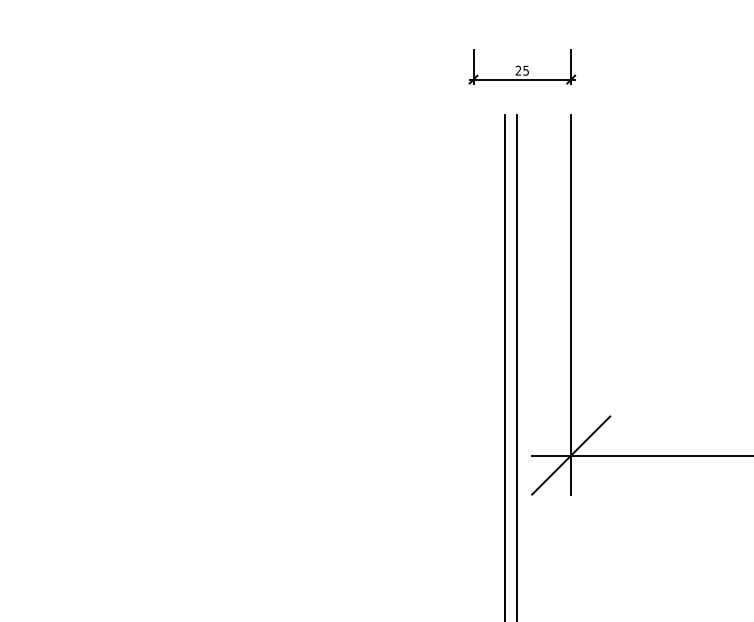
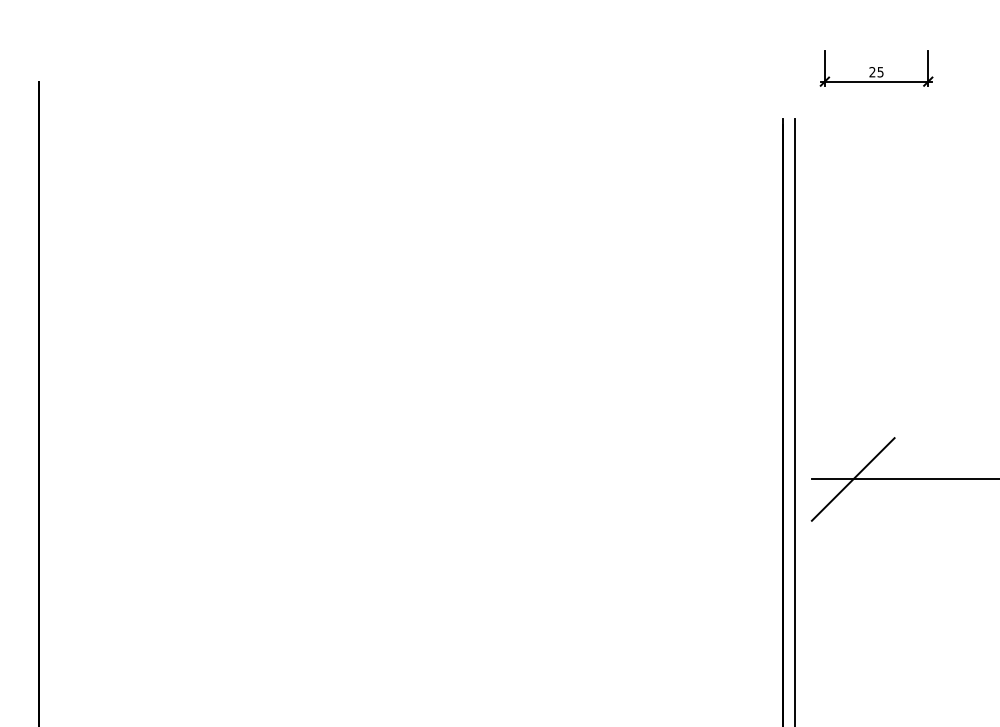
part: (522, 67) -> (876, 68), moved
line: (571, 304) -> (853, 319), removed

